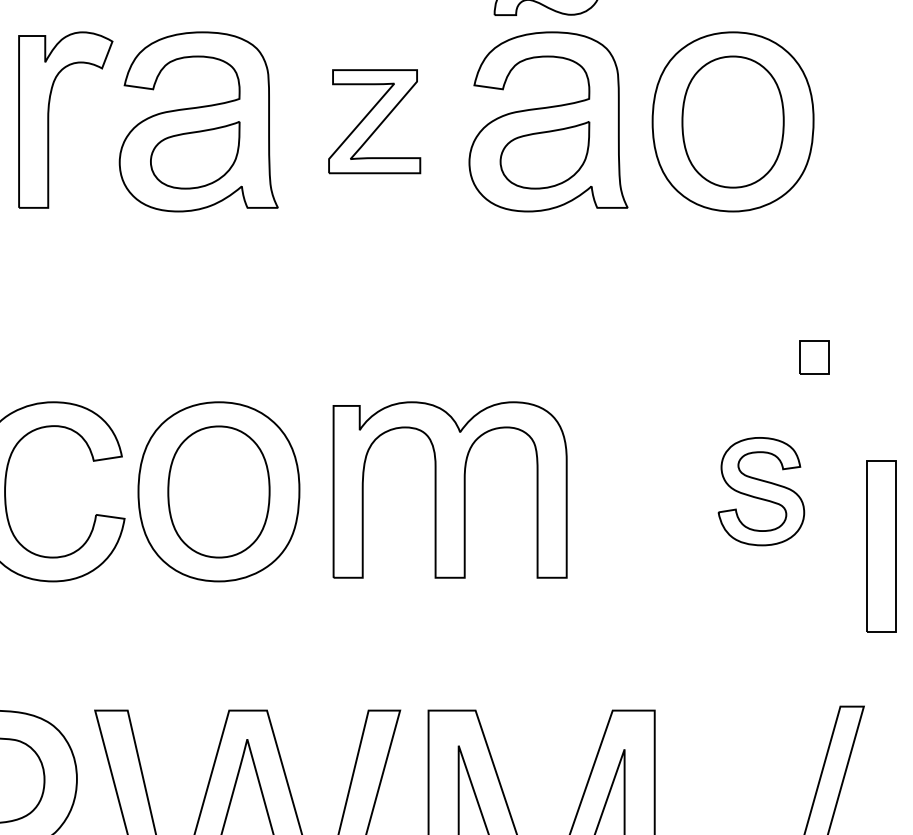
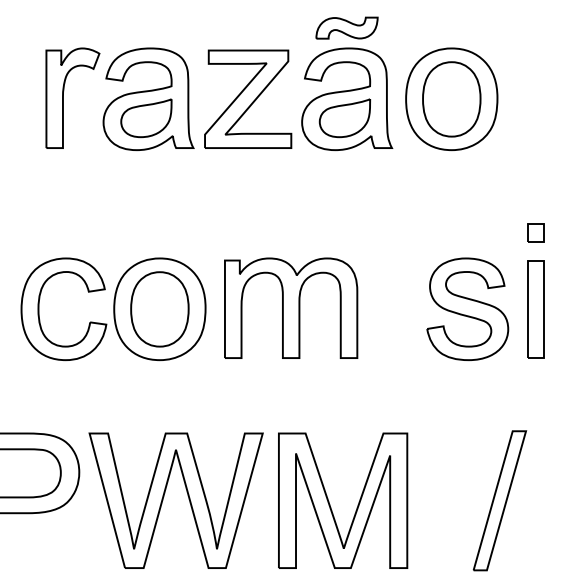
part: (375, 120) -> (248, 98), size x1.67
part: (813, 356) -> (535, 232), moved
part: (760, 490) -> (467, 308), size x1.67
part: (880, 546) -> (535, 309), moved

